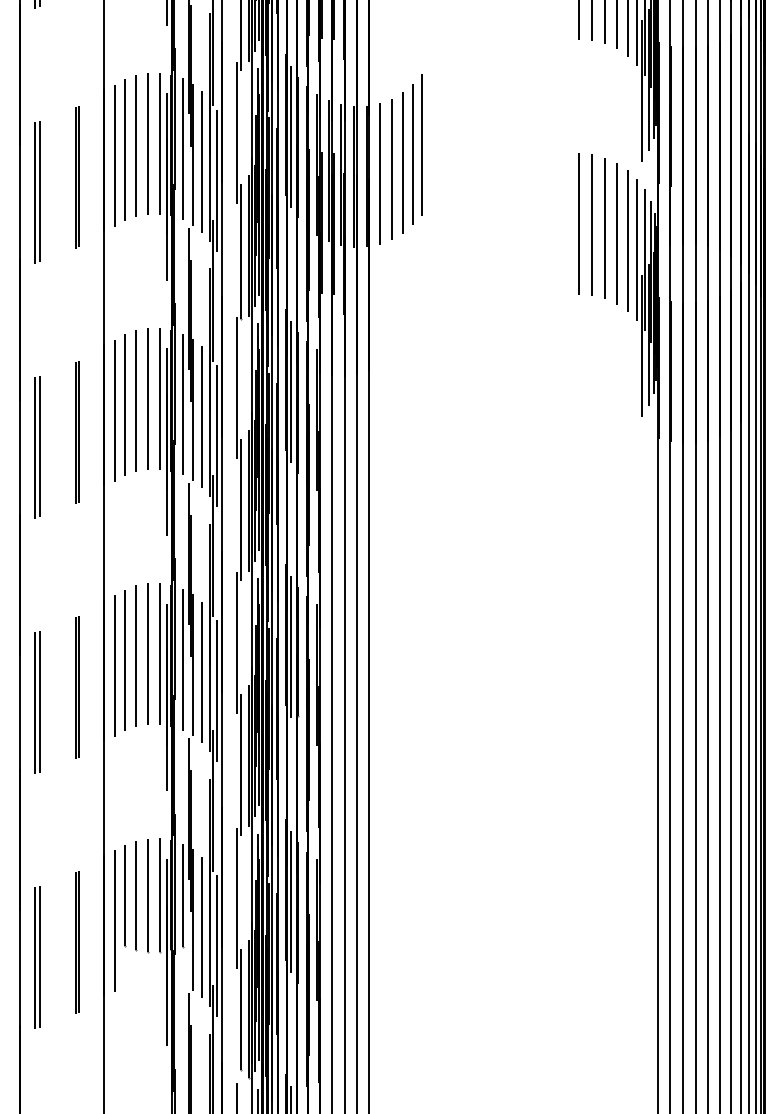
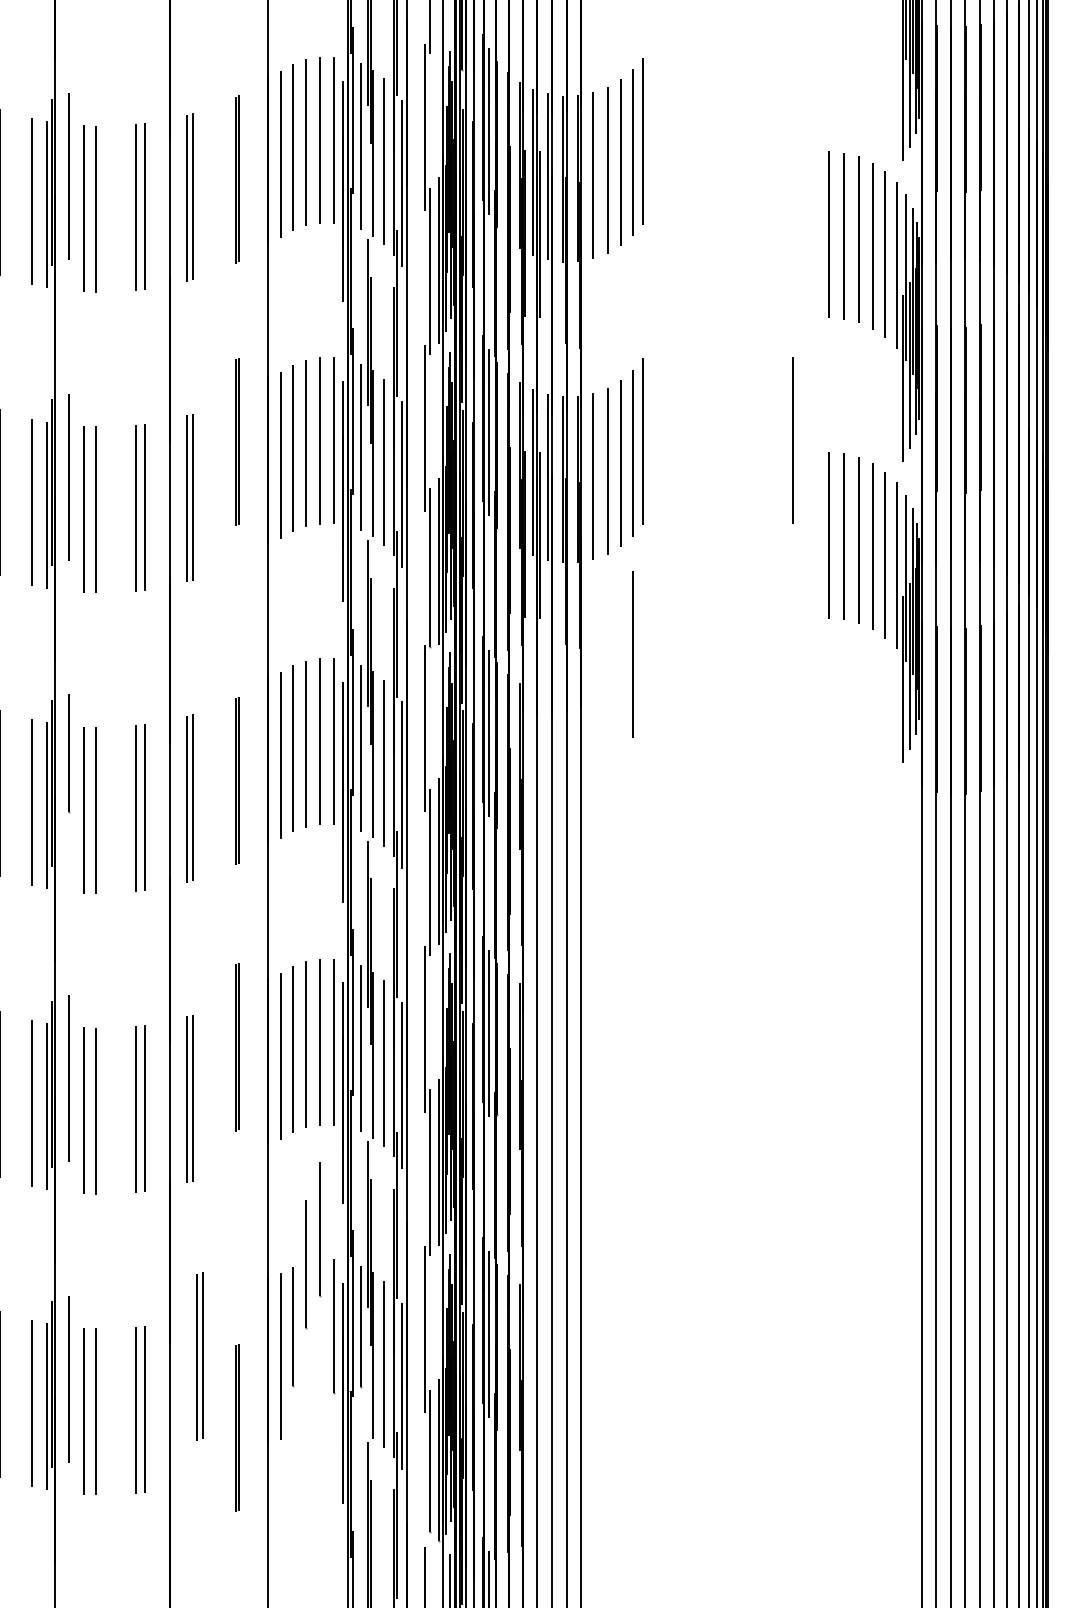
line: (548, 143) -> (792, 440), added
line: (76, 176) -> (236, 441), moved
line: (412, 325) -> (632, 654), added
line: (76, 687) -> (236, 1047), moved
line: (136, 895) -> (306, 1264), moved
line: (148, 895) -> (320, 1229), moved
line: (76, 942) -> (236, 1427), moved
part: (36, 957) -> (199, 1356), moved

